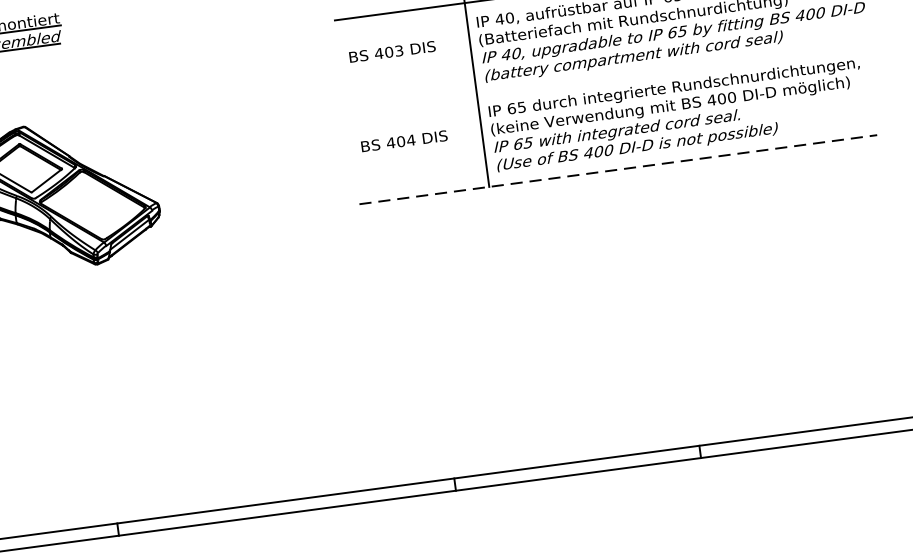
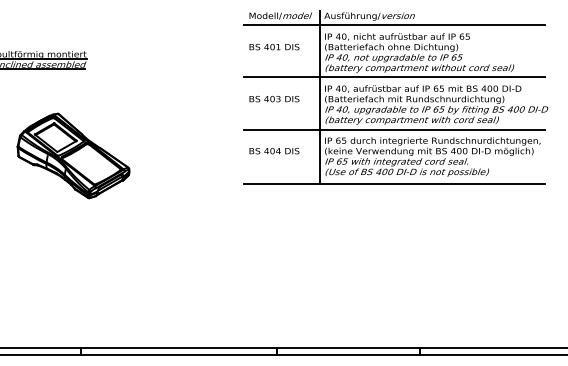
line: (605, 78) -> (394, 130), added
line: (618, 169) -> (394, 183), dashed -> solid

